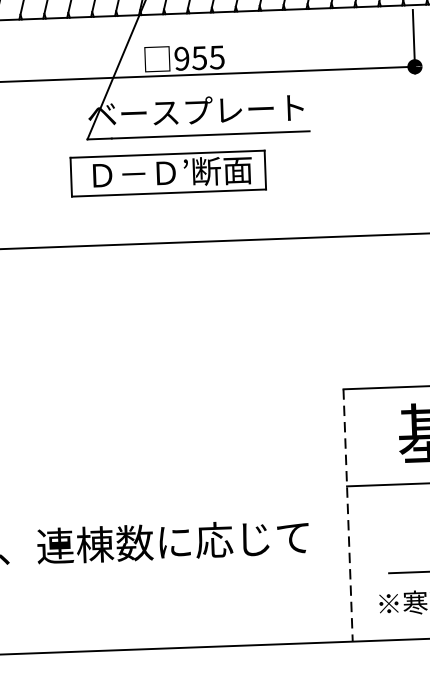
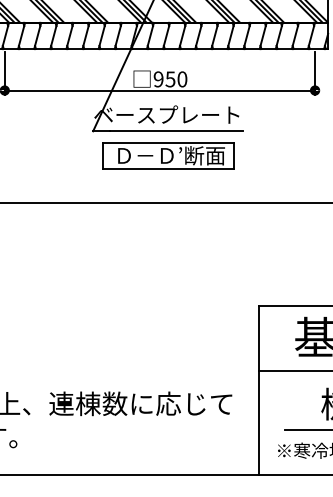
text: (217, 57) -> (182, 79), 955 -> 950
part: (168, 172) -> (168, 155), moved
line: (348, 515) -> (259, 390), dashed -> solid

